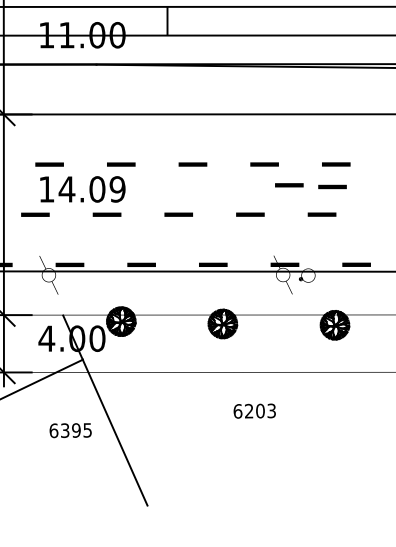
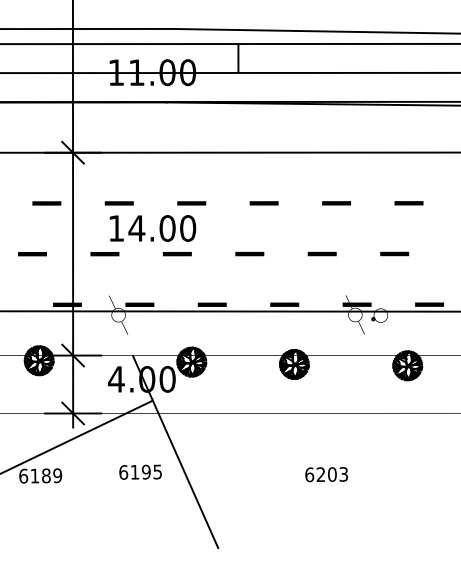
line: (289, 185) -> (361, 224), removed
part: (331, 186) -> (404, 225), removed
text: (118, 189) -> (188, 228), 14.09 -> 14.00
text: (254, 411) -> (326, 474), moved
text: (64, 429) -> (134, 471), 6395 -> 6195

